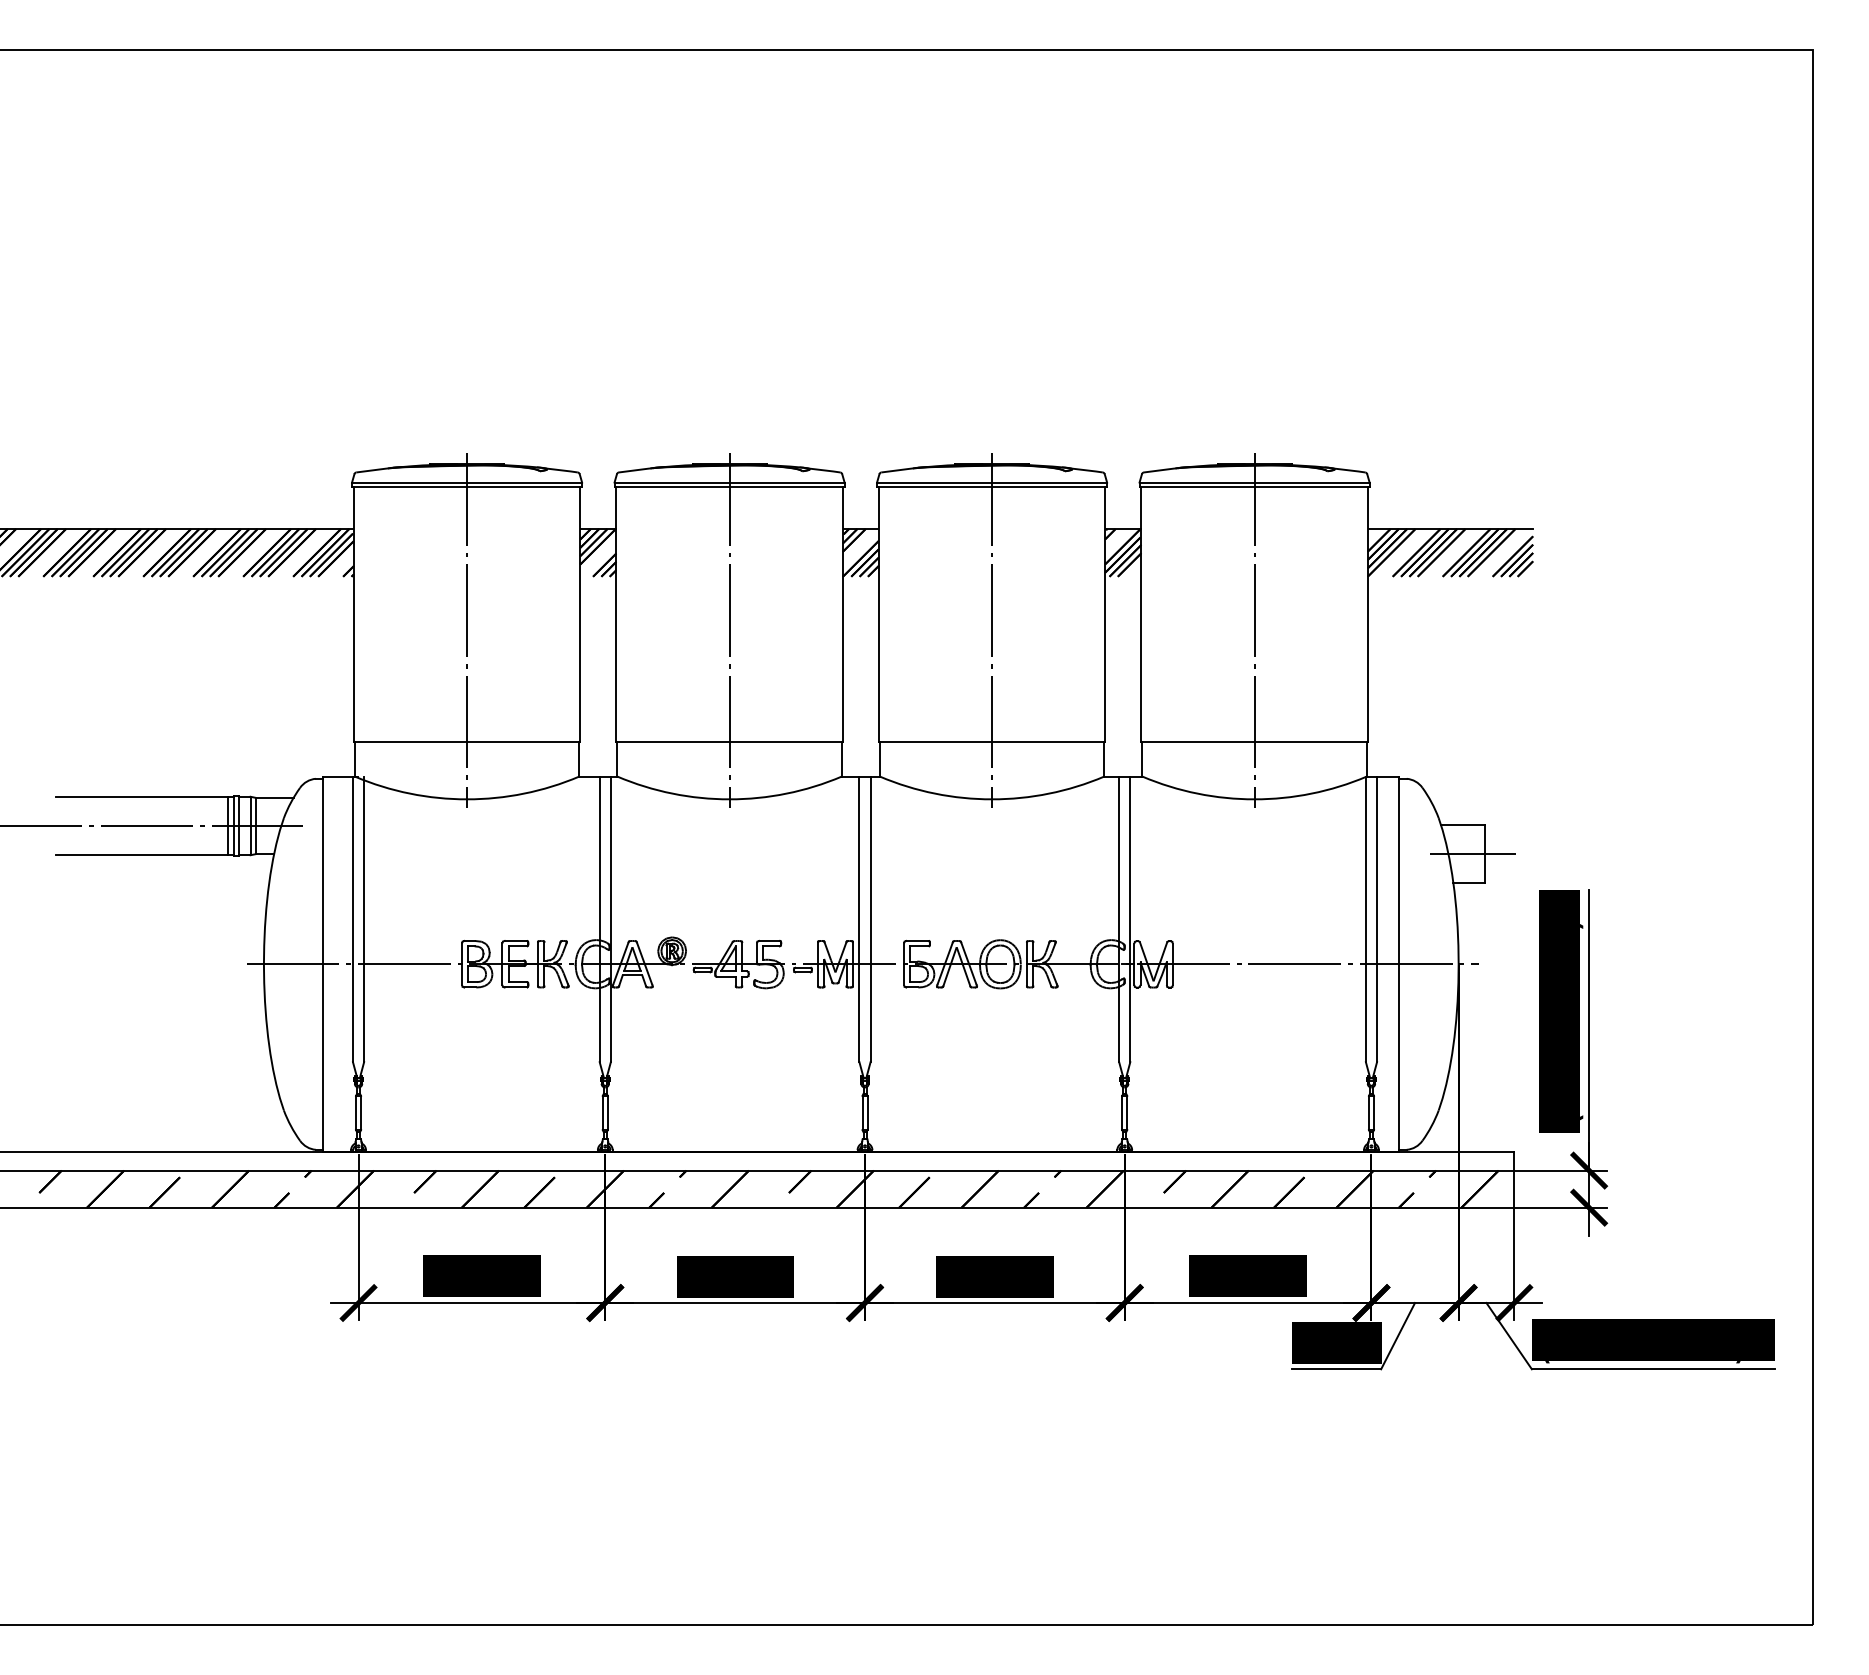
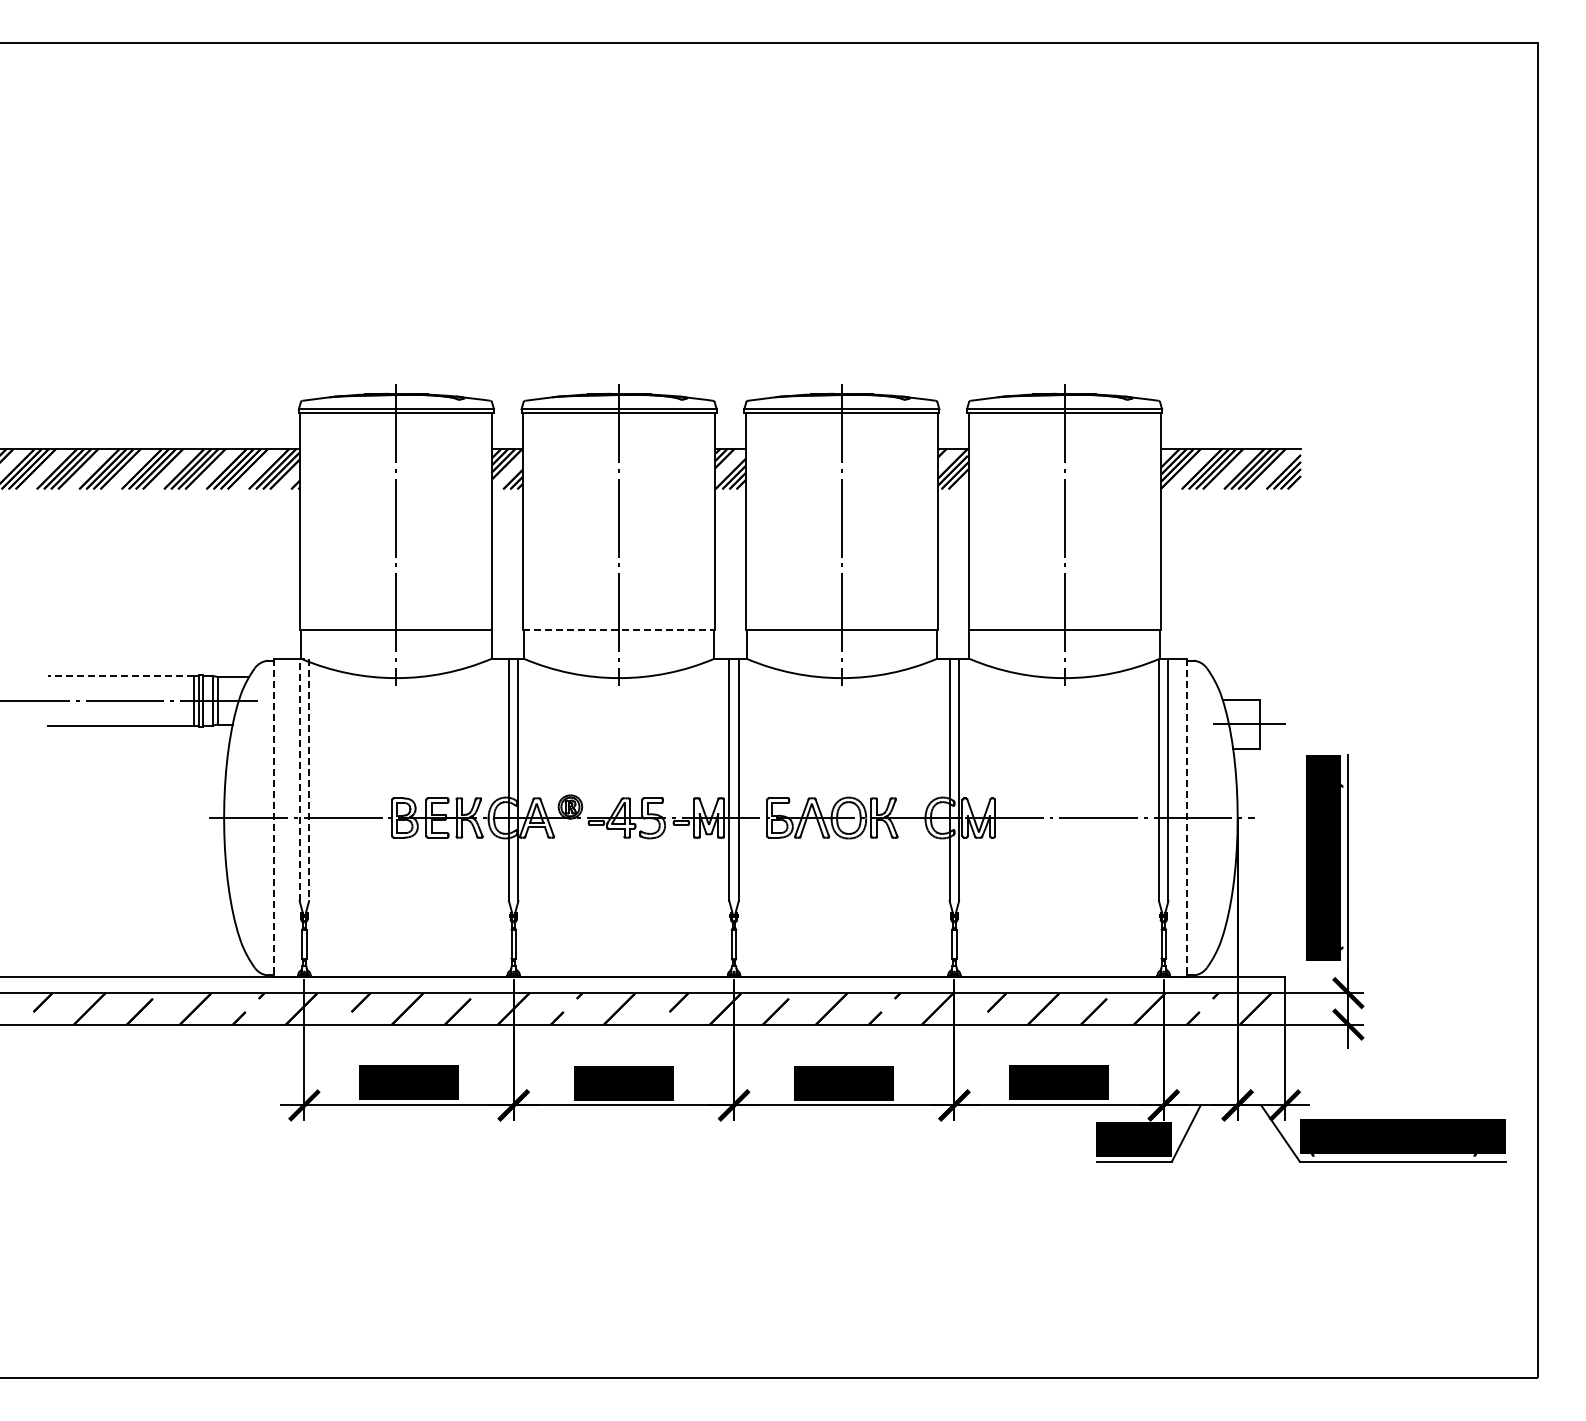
line: (729, 742) -> (619, 629), solid -> dashed
line: (141, 796) -> (120, 675), solid -> dashed
line: (352, 918) -> (299, 779), solid -> dashed
line: (364, 920) -> (309, 780), solid -> dashed
line: (323, 964) -> (274, 818), solid -> dashed
line: (1399, 964) -> (1187, 818), solid -> dashed

